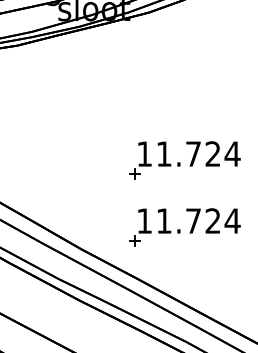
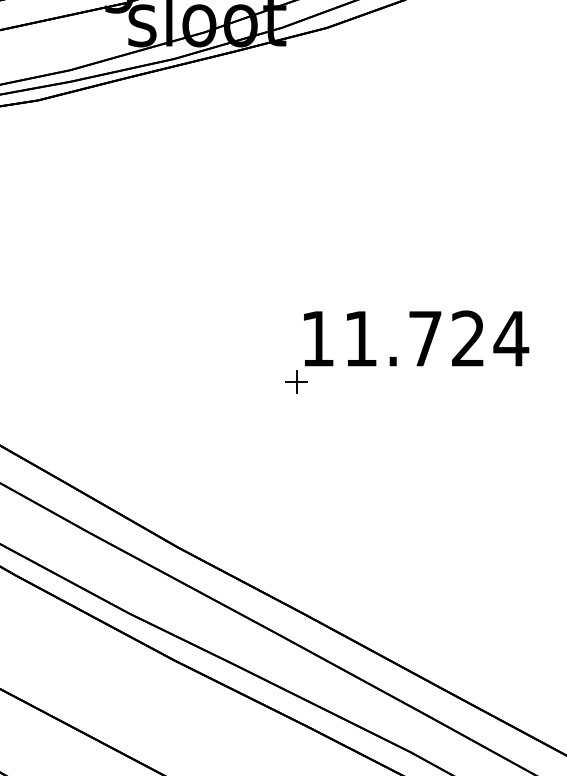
part: (184, 227) -> (405, 500), removed

